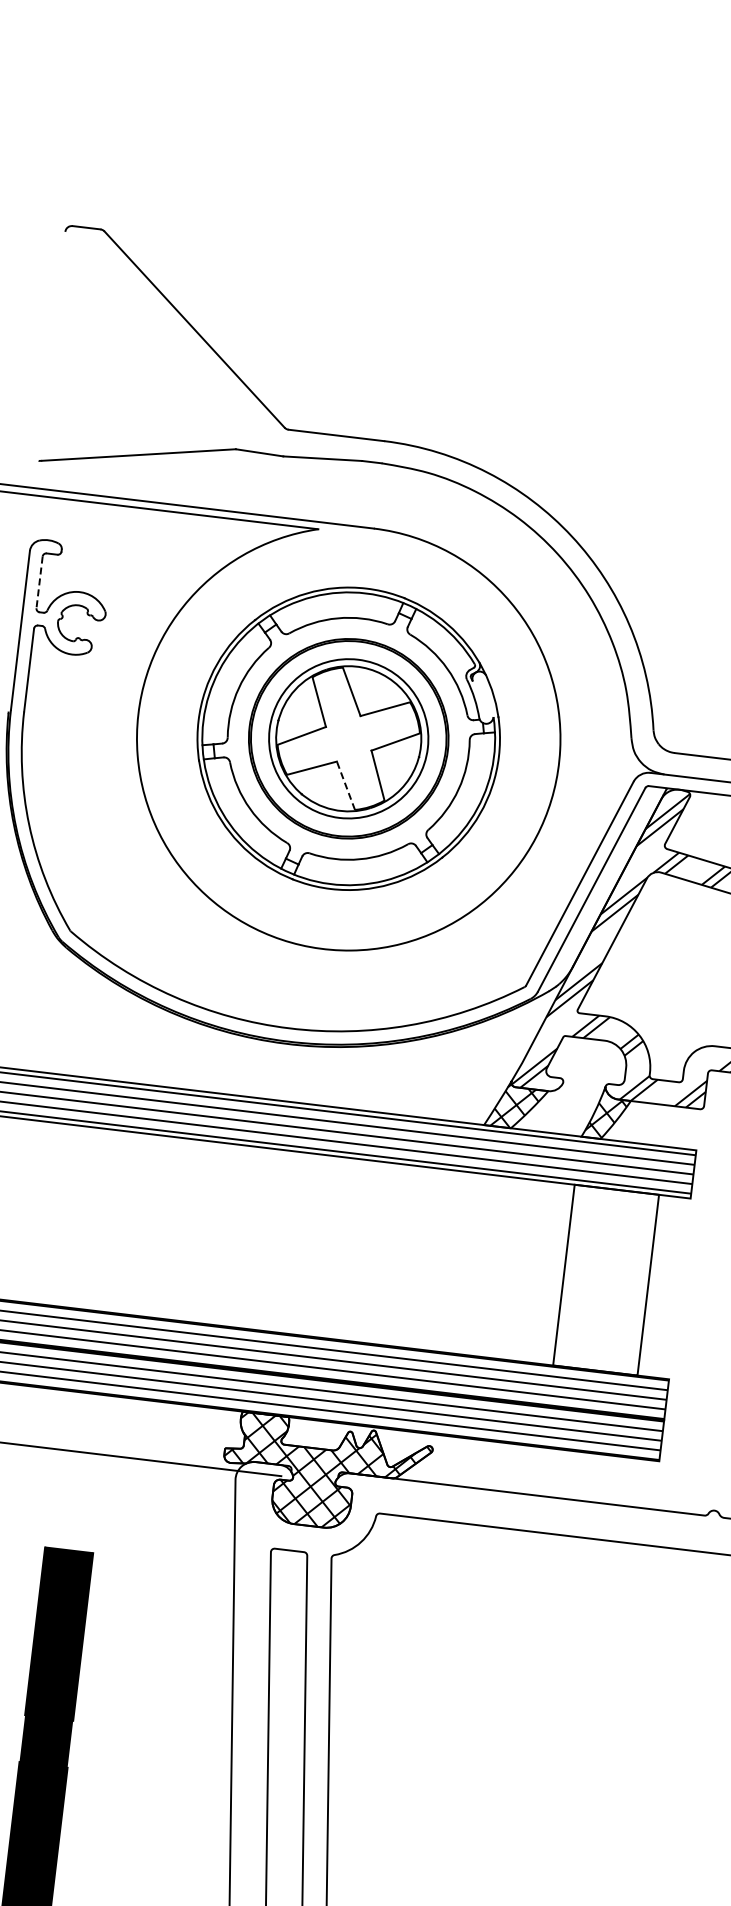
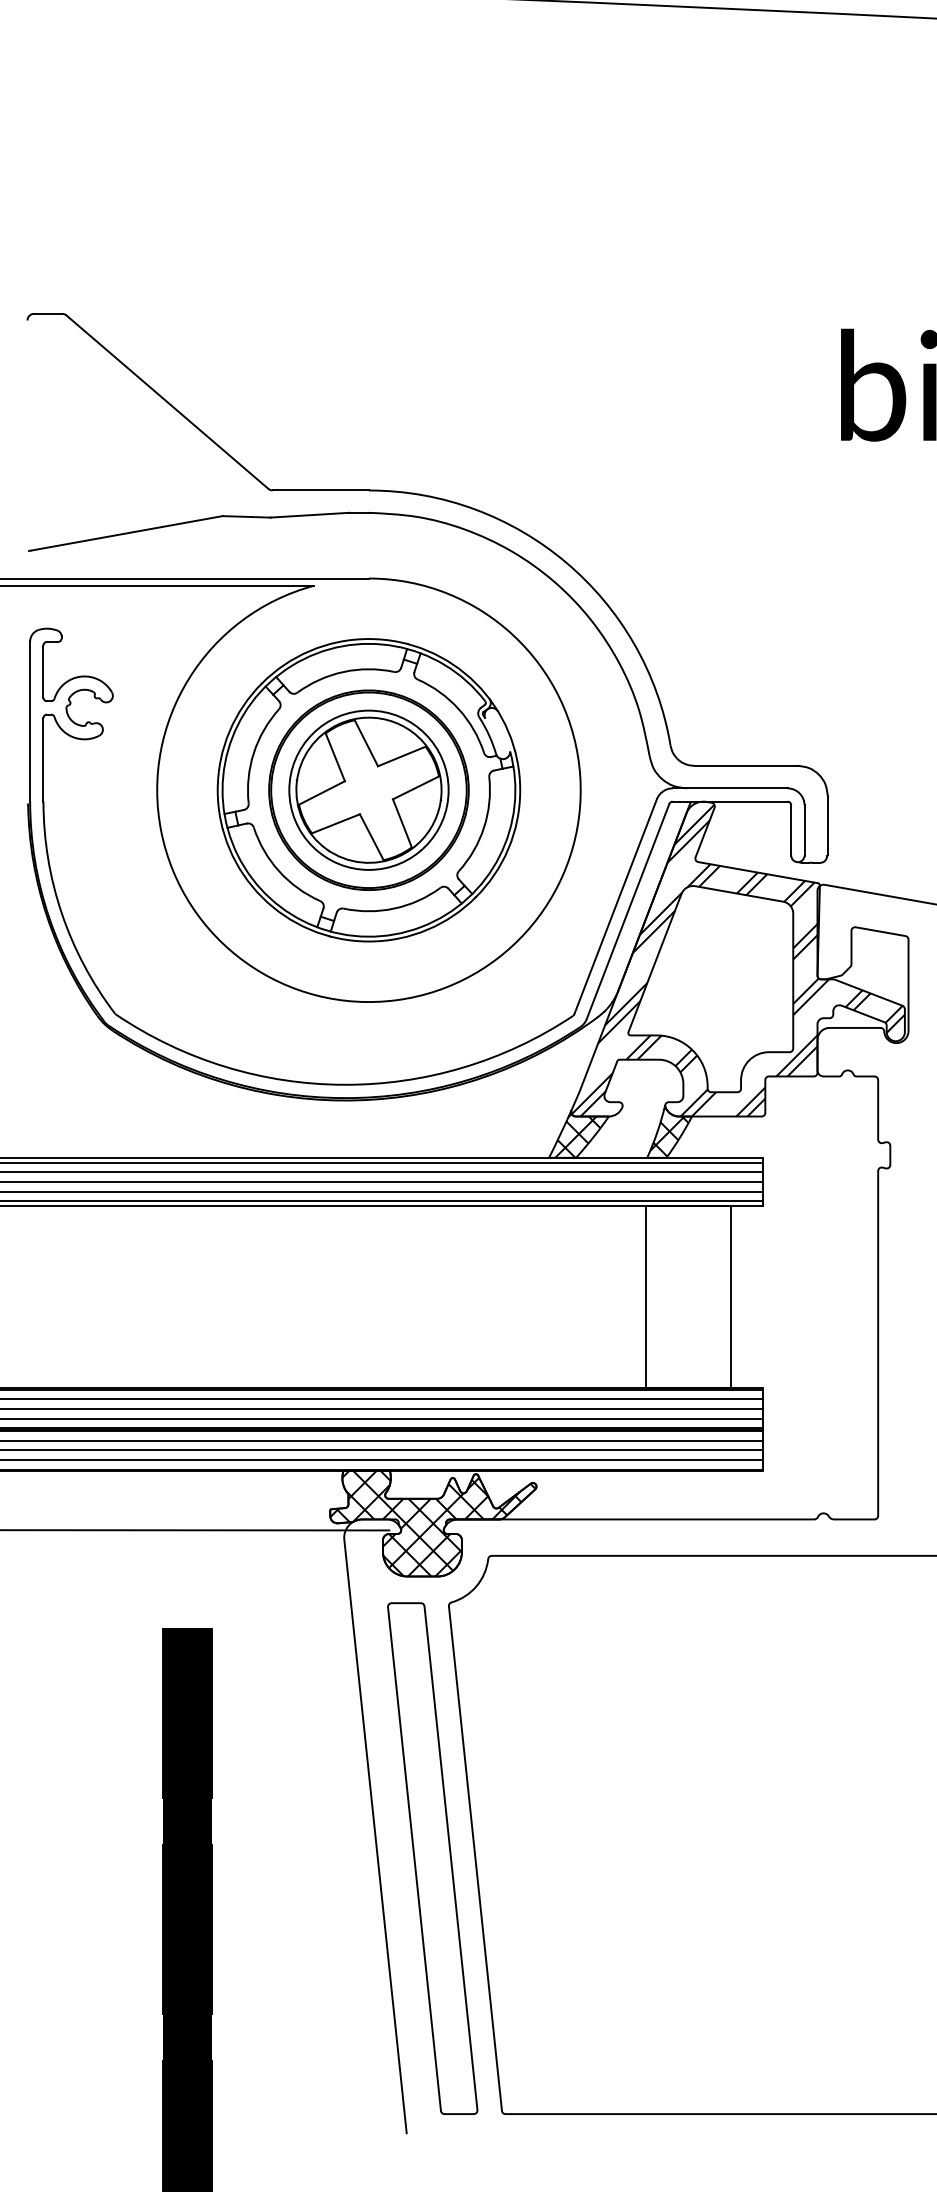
line: (39, 583) -> (43, 672), dashed -> solid
line: (345, 786) -> (371, 837), dashed -> solid

